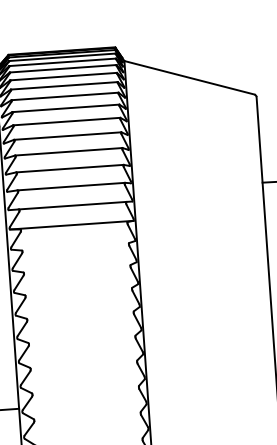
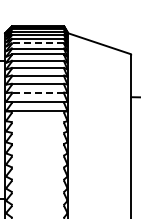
line: (63, 86) -> (37, 43), solid -> dashed
line: (70, 186) -> (37, 92), solid -> dashed

